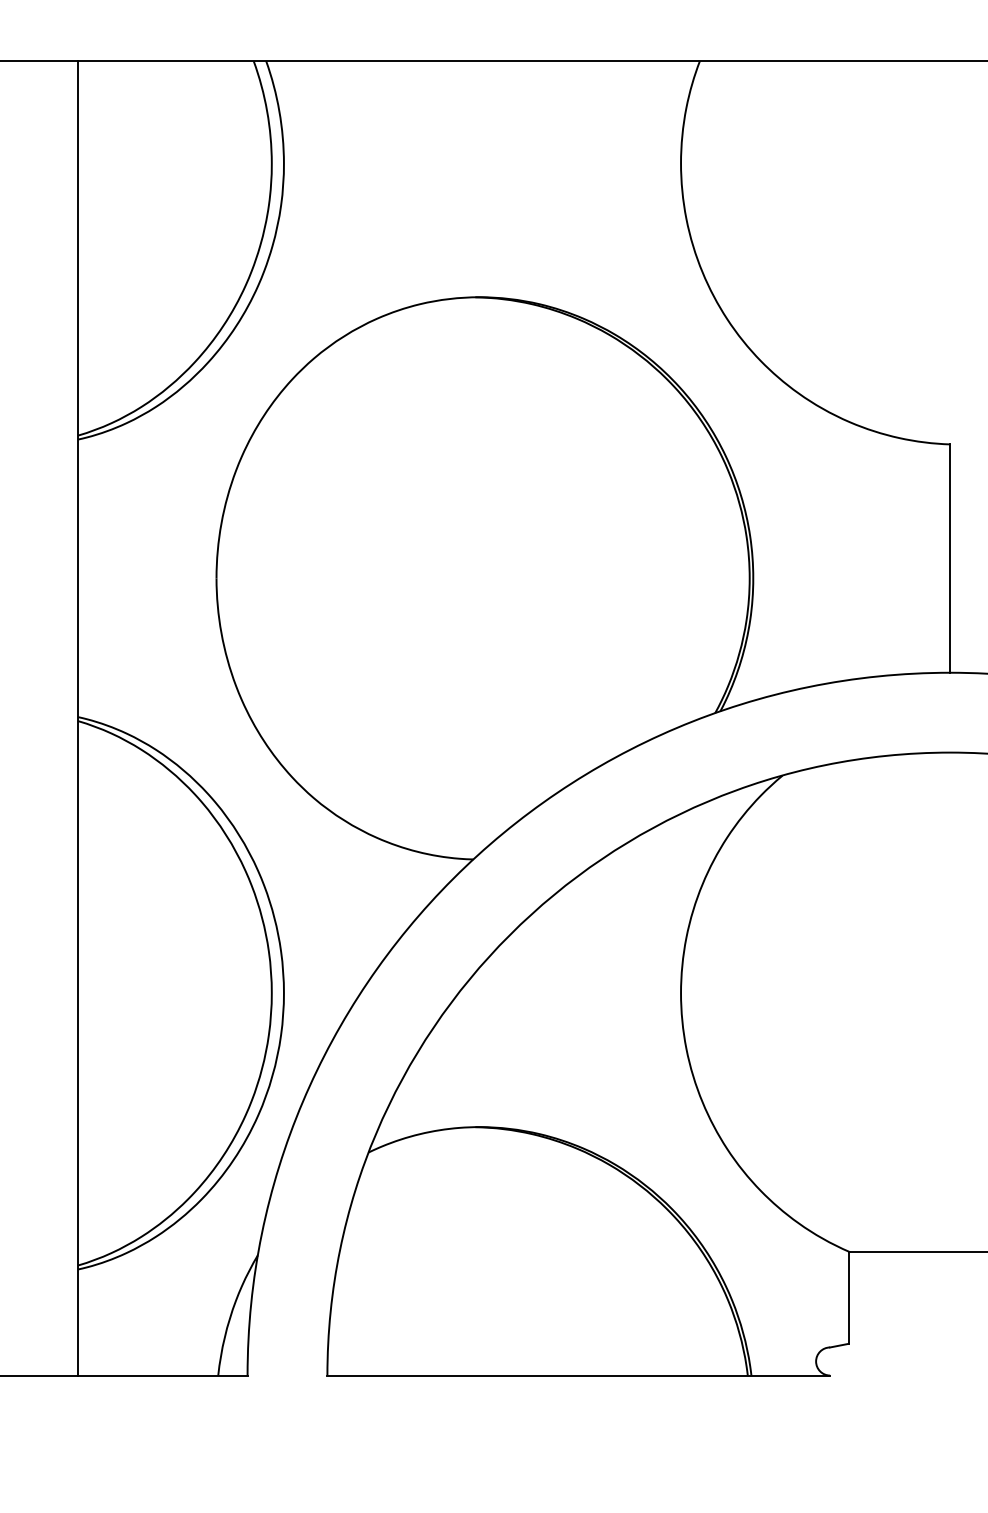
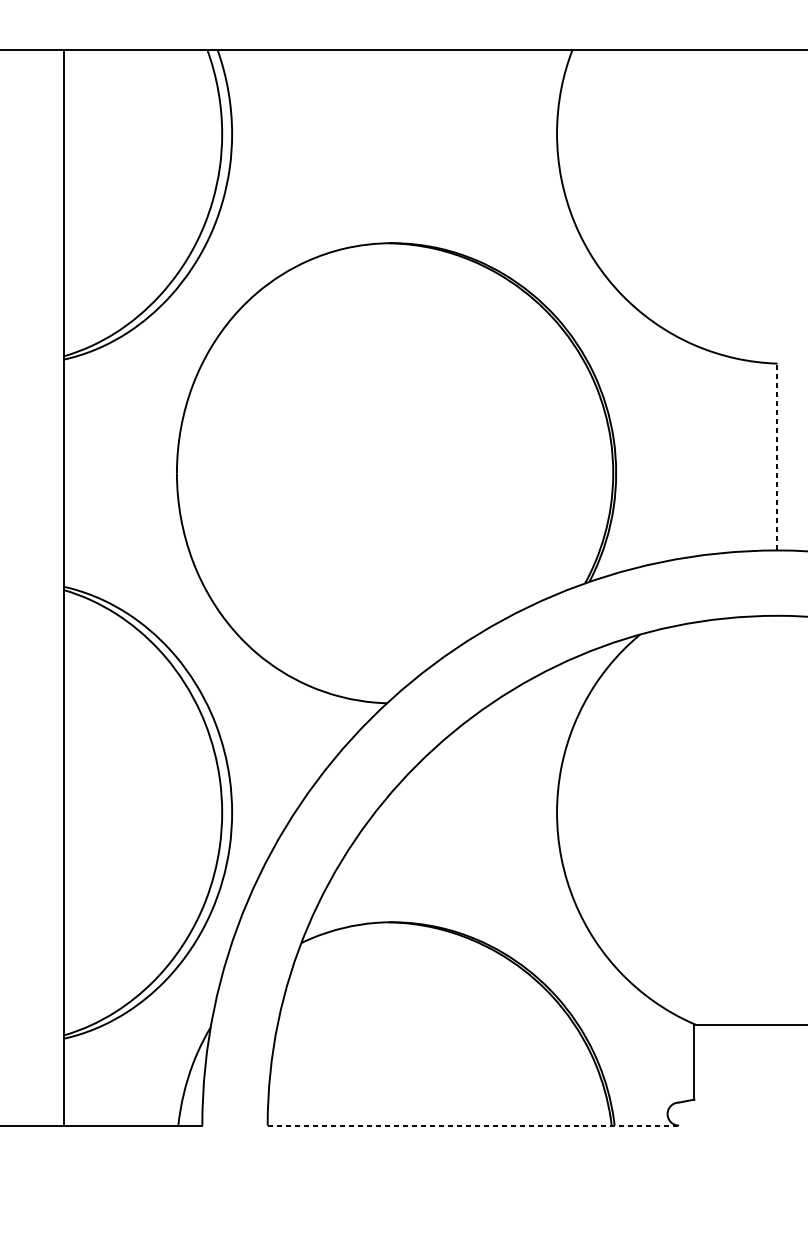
line: (950, 558) -> (777, 456), solid -> dashed
line: (579, 1375) -> (473, 1125), solid -> dashed

